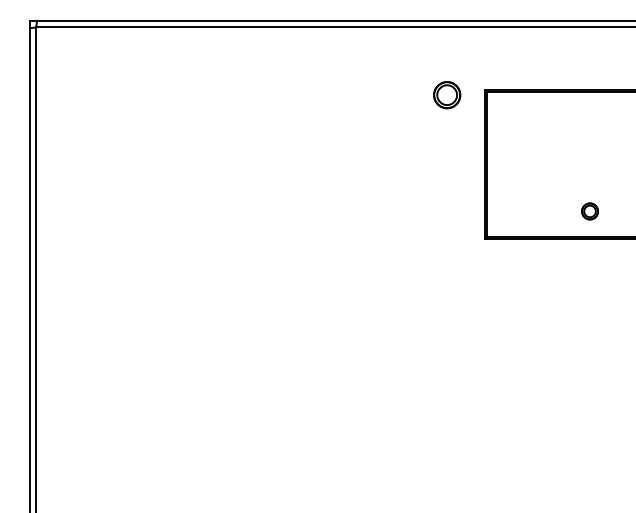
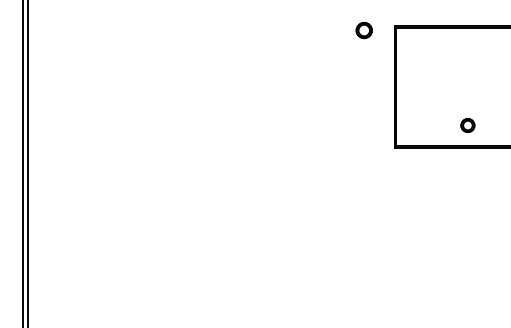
part: (447, 95) -> (364, 30), size x0.71
part: (589, 211) -> (467, 125), moved

